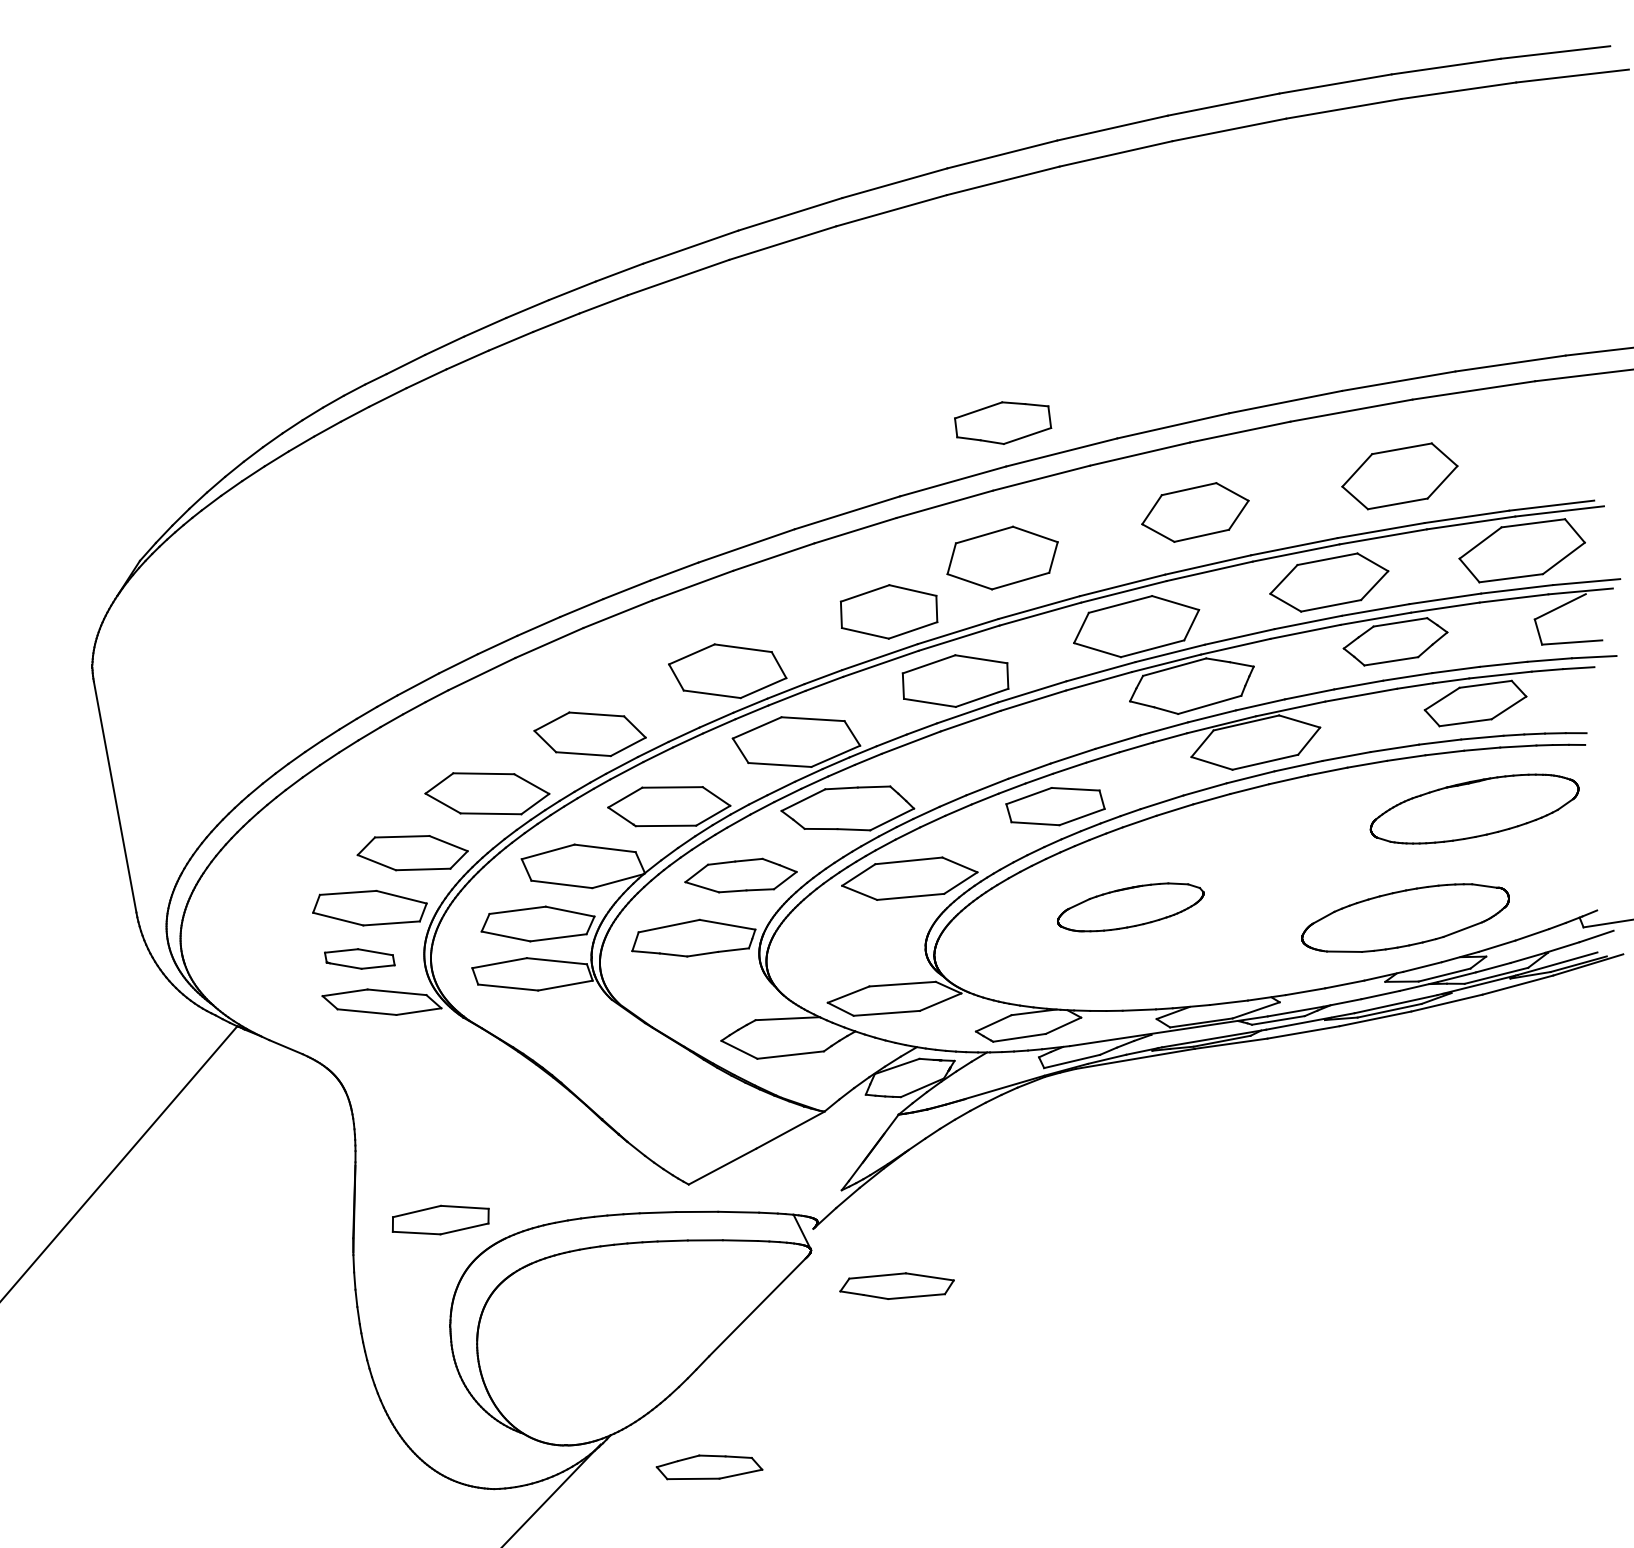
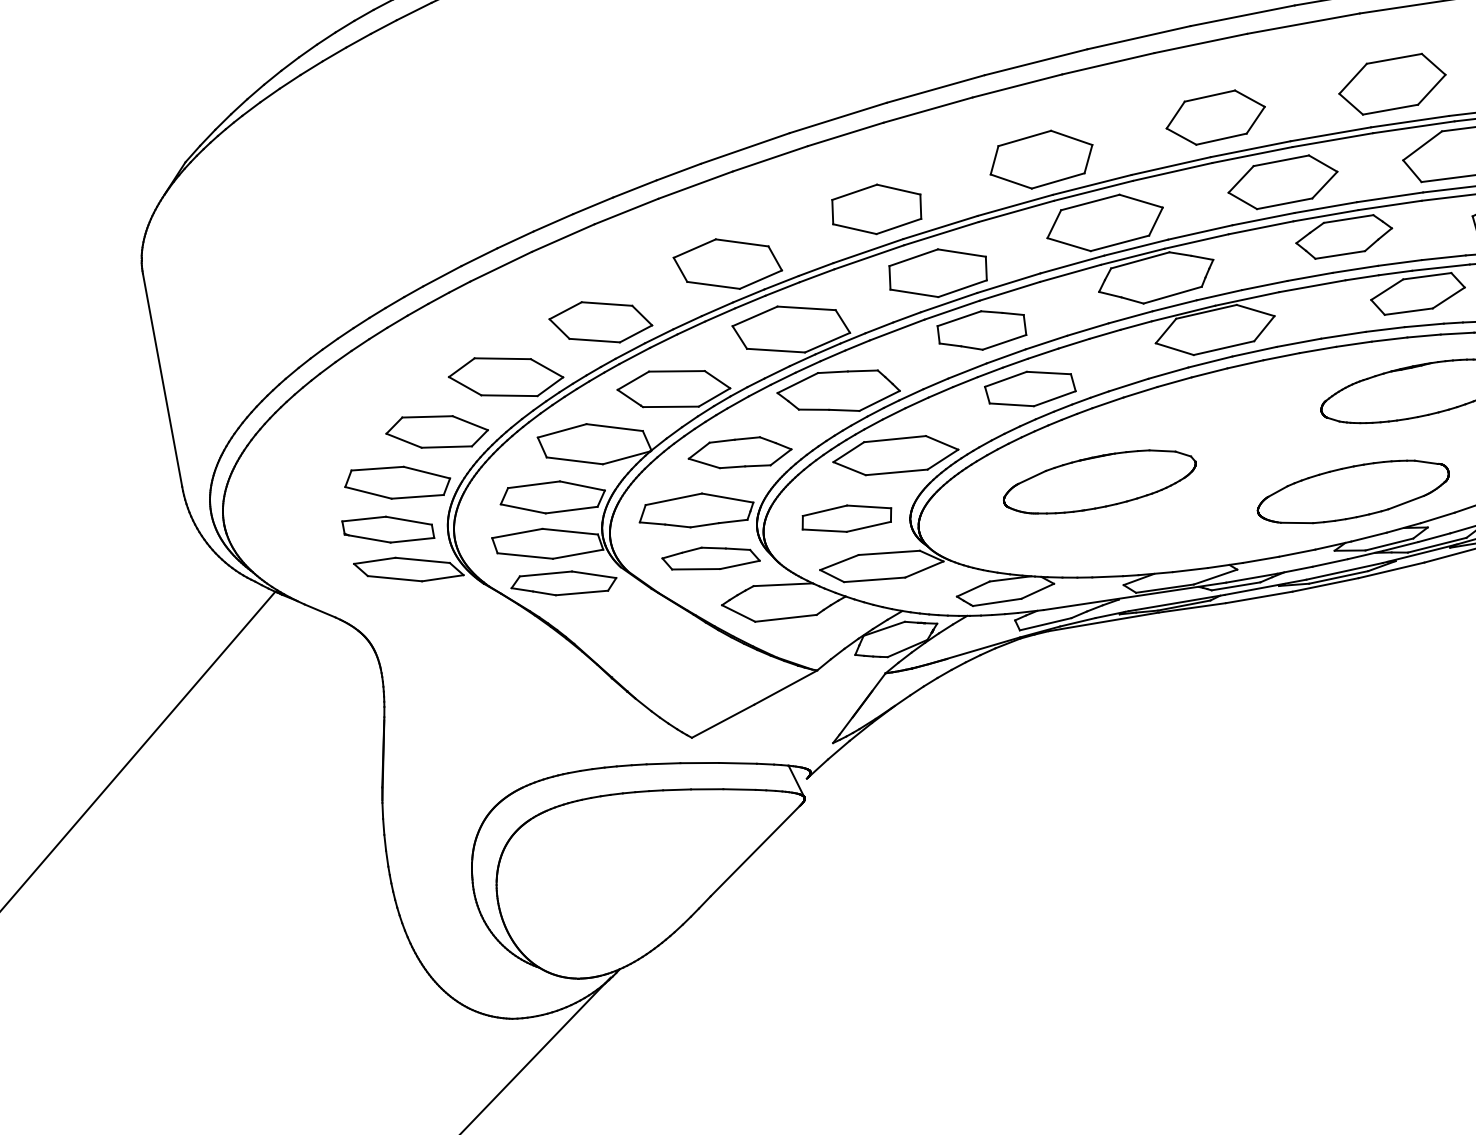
part: (1003, 422) -> (982, 329), moved
part: (1399, 476) -> (1392, 84), moved
part: (1195, 512) -> (1215, 117), moved
part: (1002, 557) -> (1041, 159), moved
part: (1130, 907) -> (1099, 482), size x1.43
part: (359, 958) -> (388, 529), size x1.43
part: (440, 1219) -> (846, 518), moved
part: (896, 1285) -> (563, 582), moved
part: (709, 1467) -> (711, 558), moved

